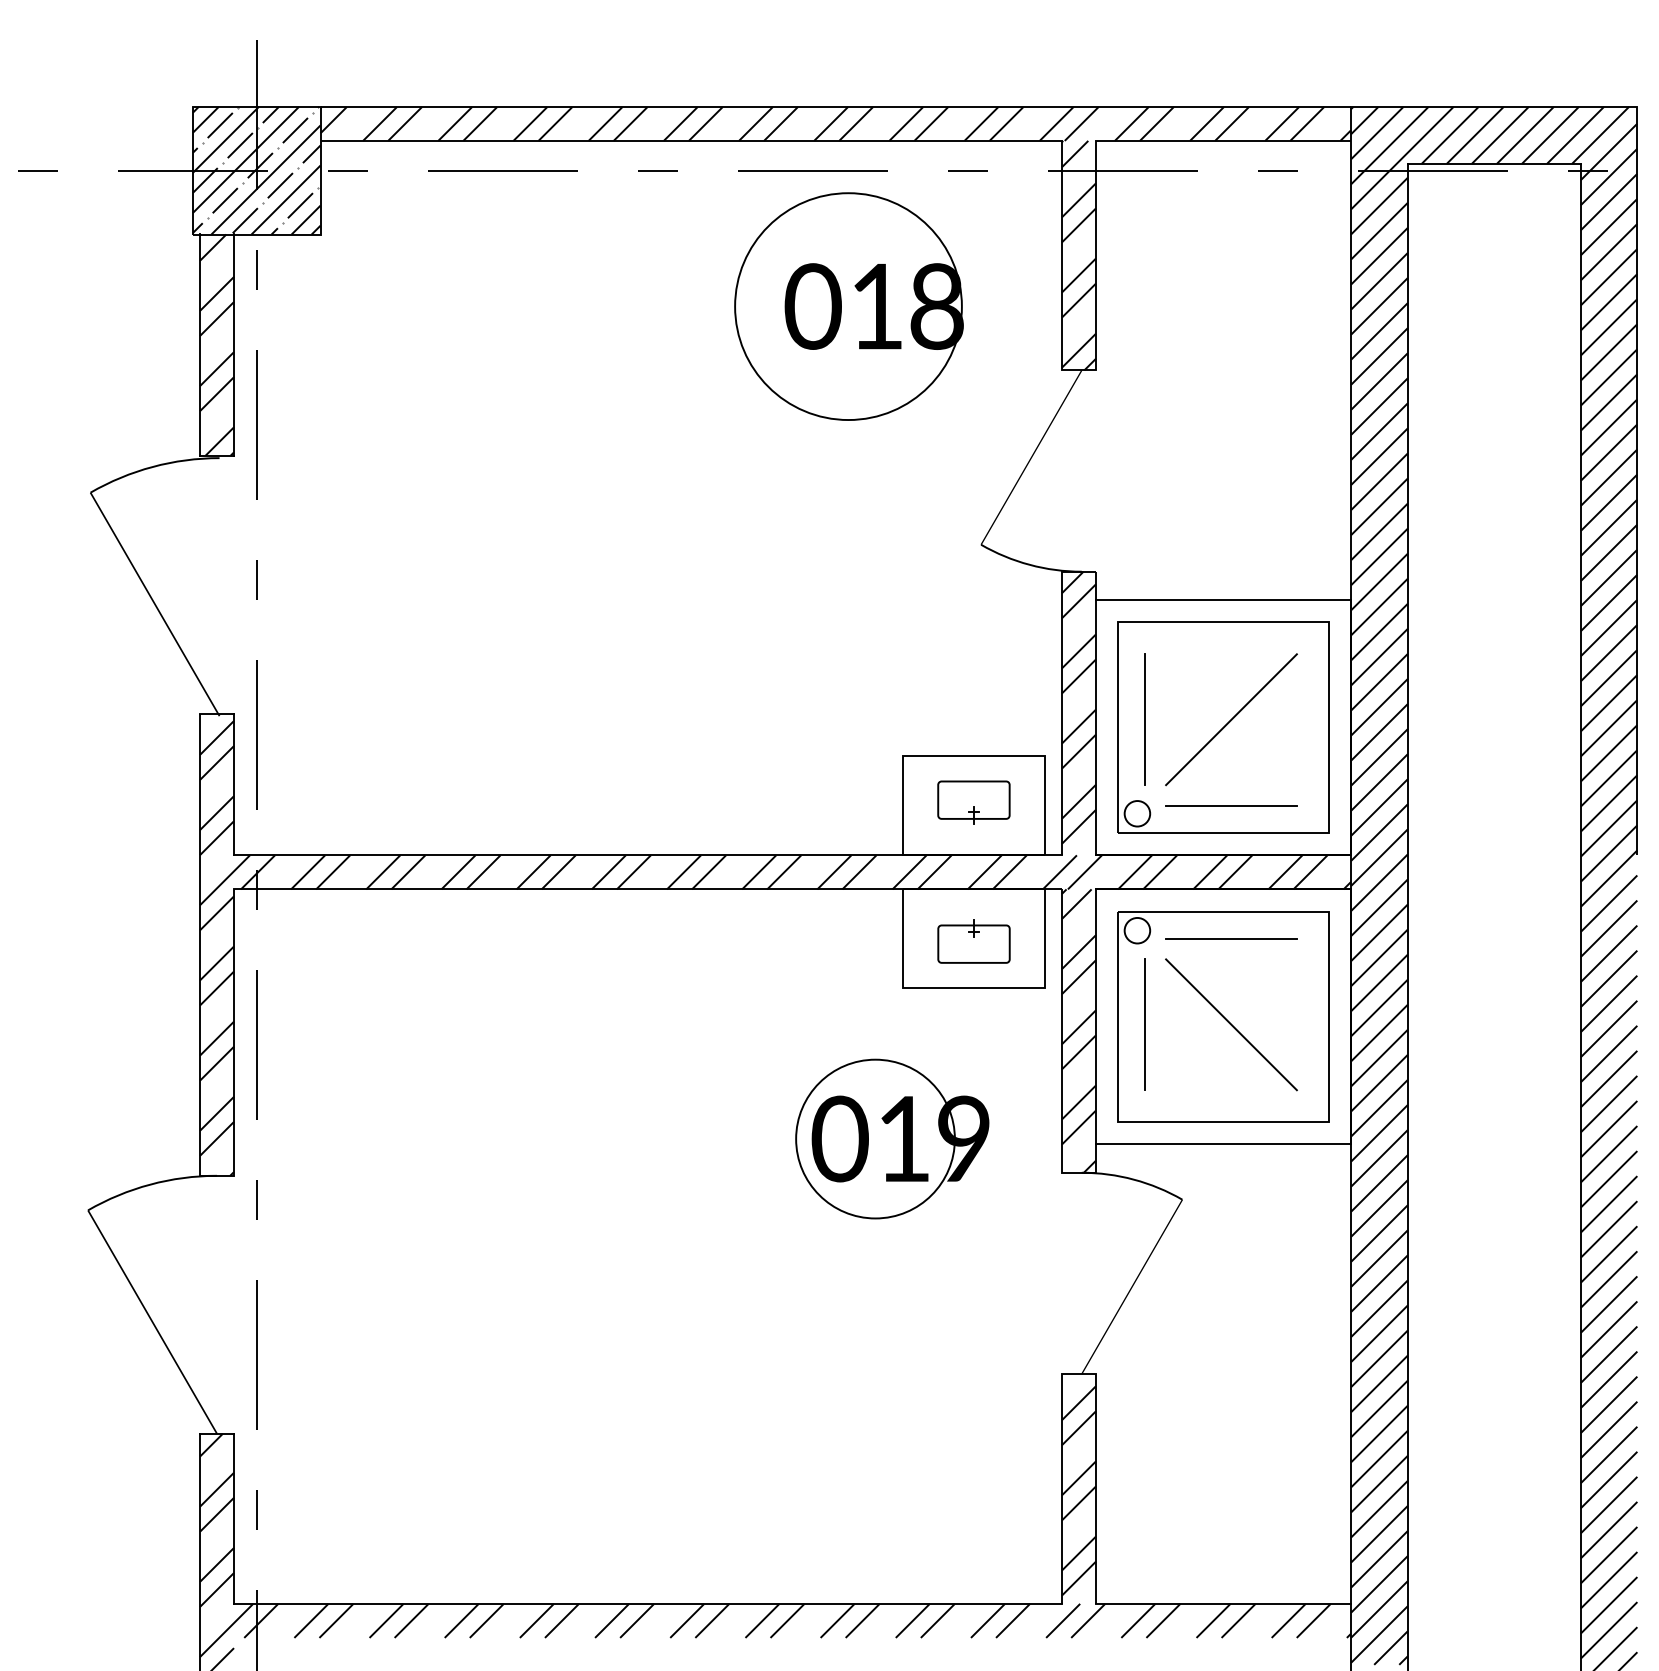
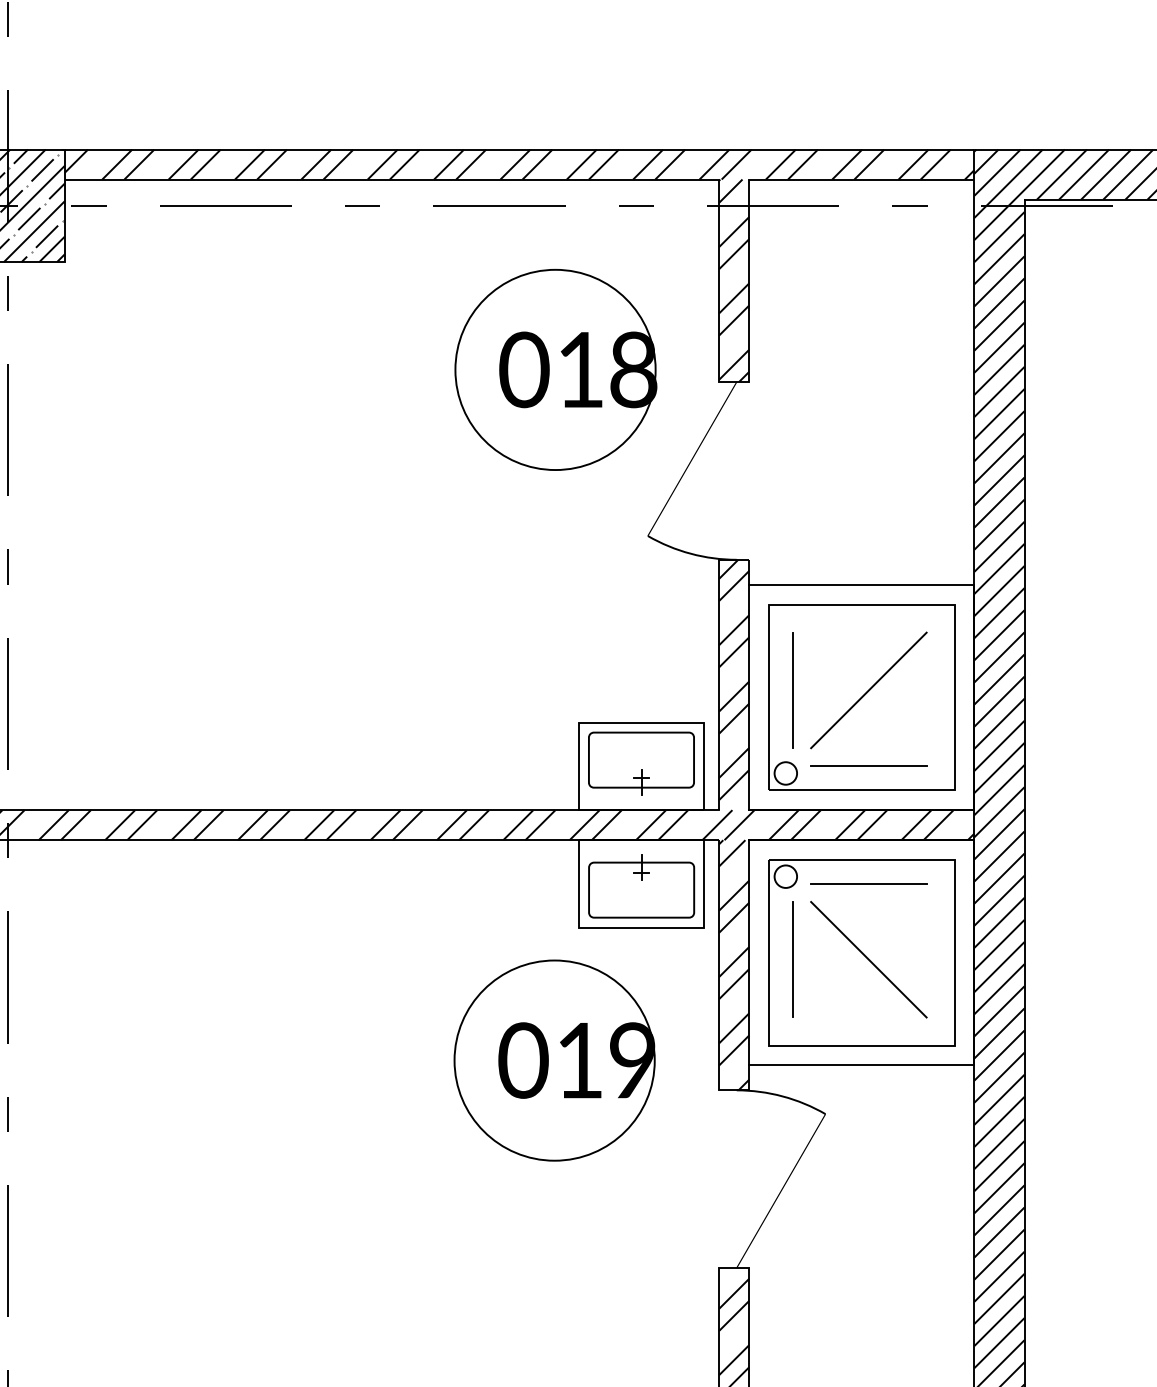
part: (848, 306) -> (555, 369), moved
part: (973, 802) -> (641, 763), size x1.67
part: (973, 941) -> (641, 886), size x1.67
circle: (875, 1138) -> (554, 1060), size x1.43

